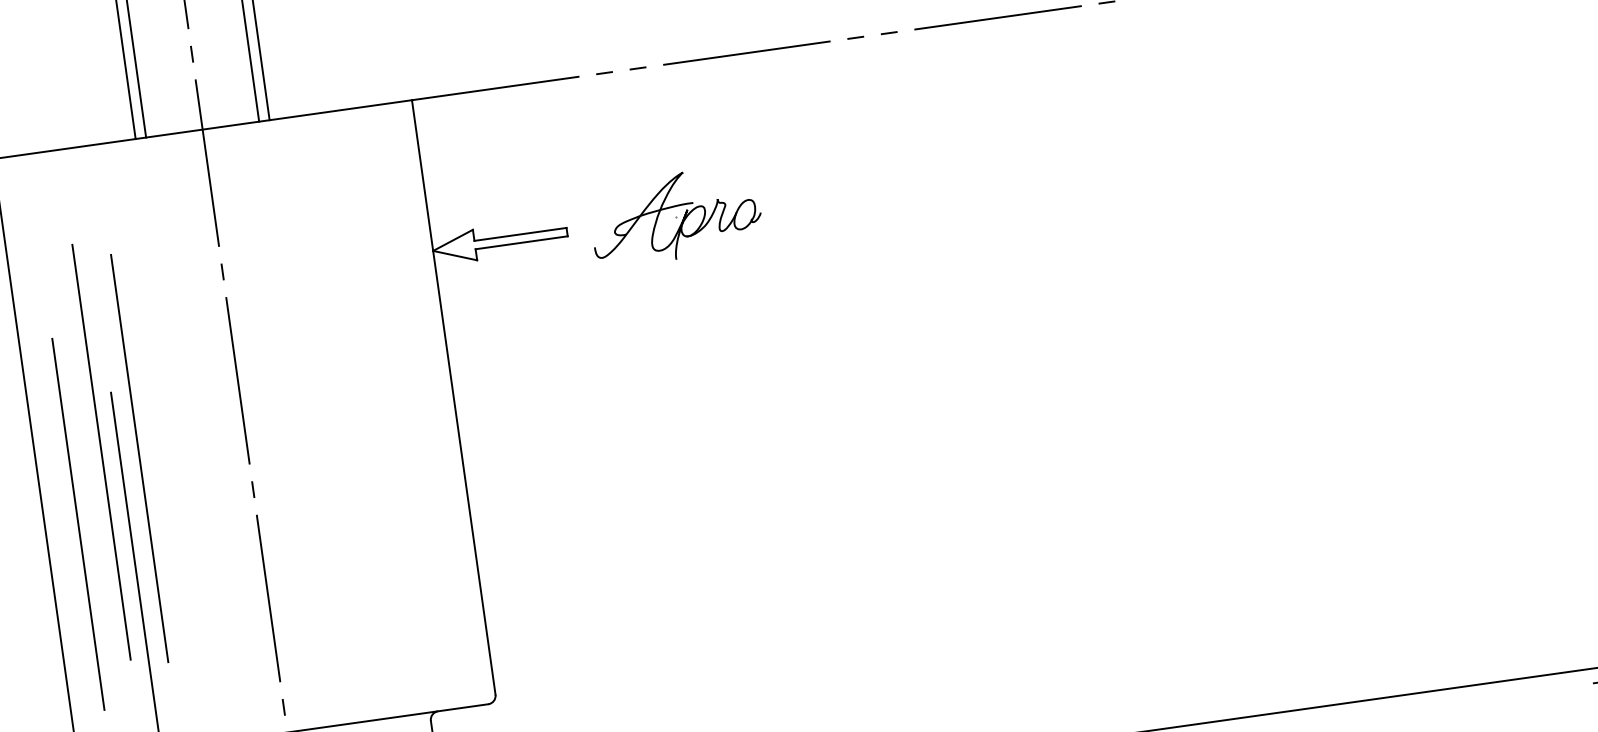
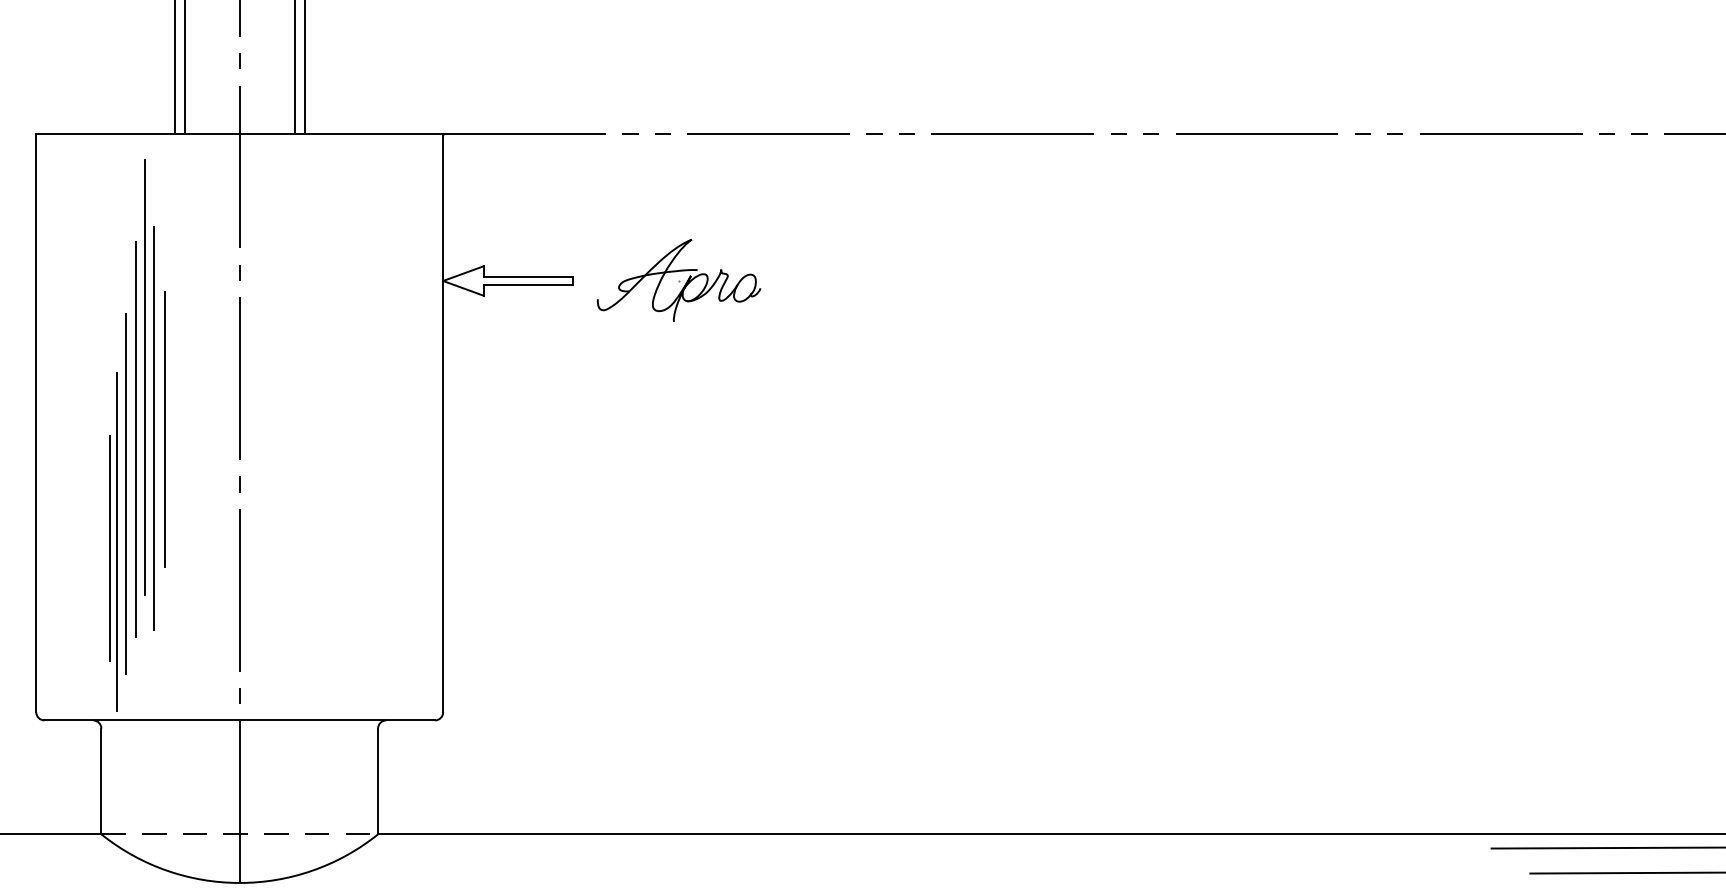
line: (139, 393) -> (144, 377), added
line: (168, 443) -> (165, 429), added
line: (100, 452) -> (153, 428), moved
line: (77, 523) -> (125, 493), moved
line: (128, 574) -> (109, 548), added

